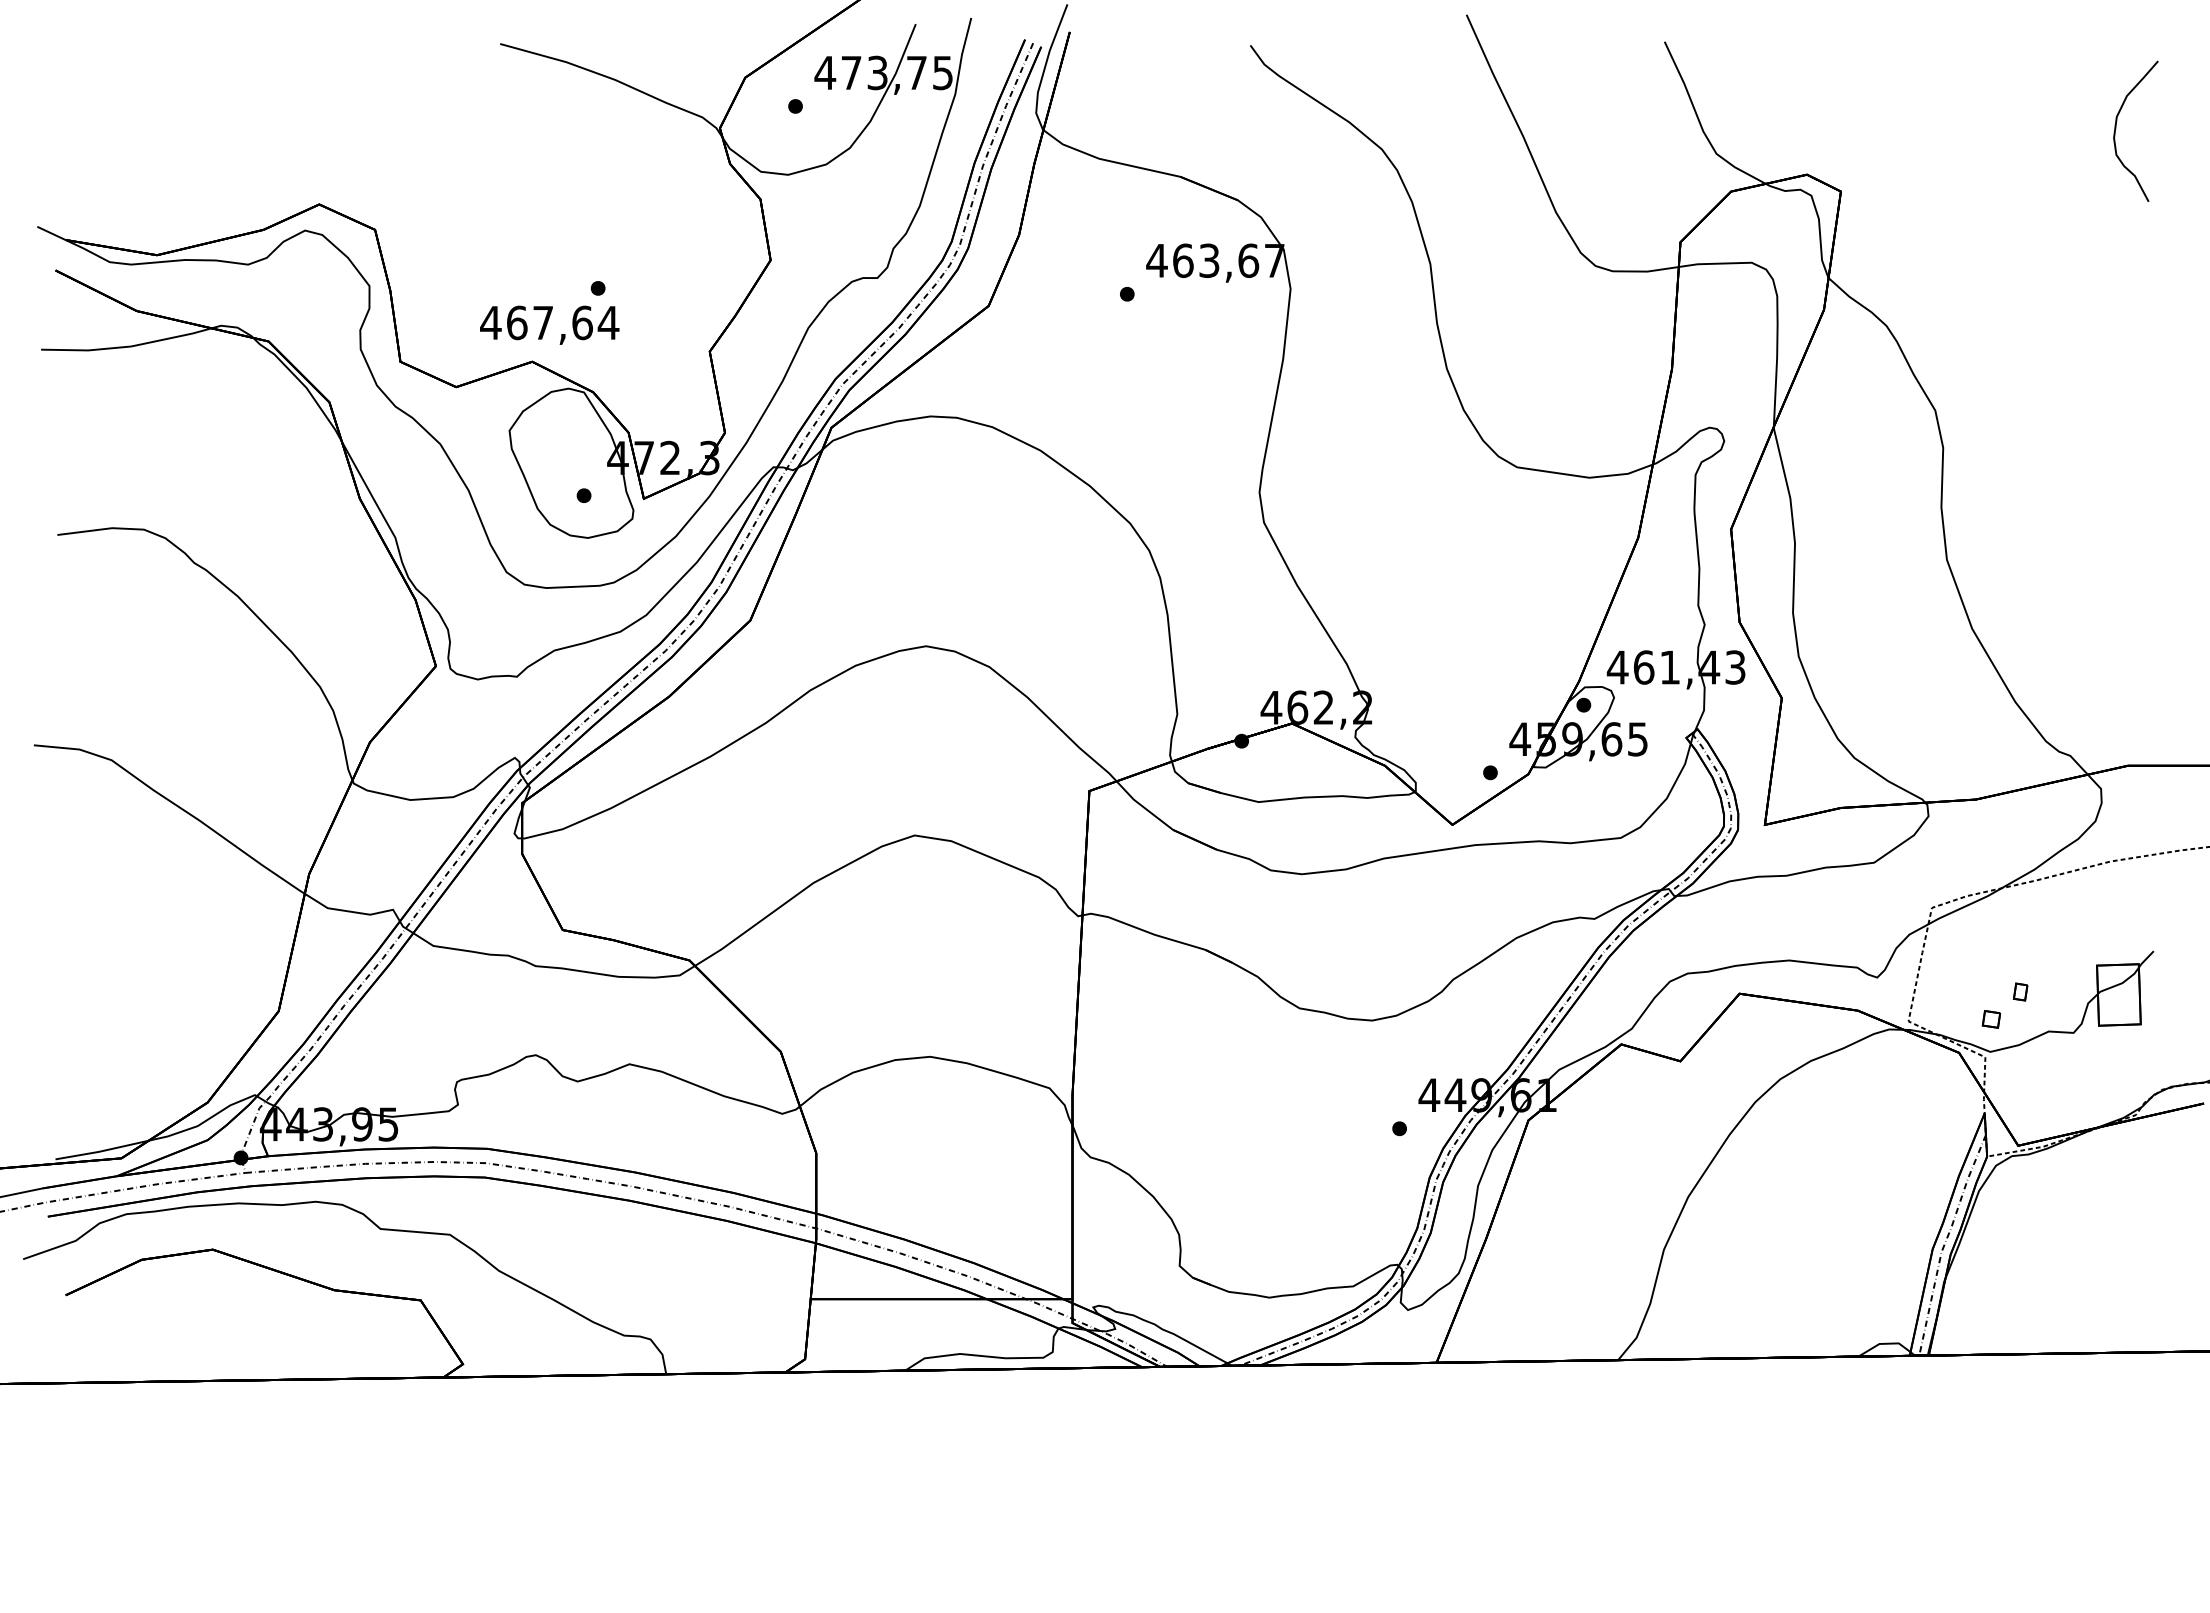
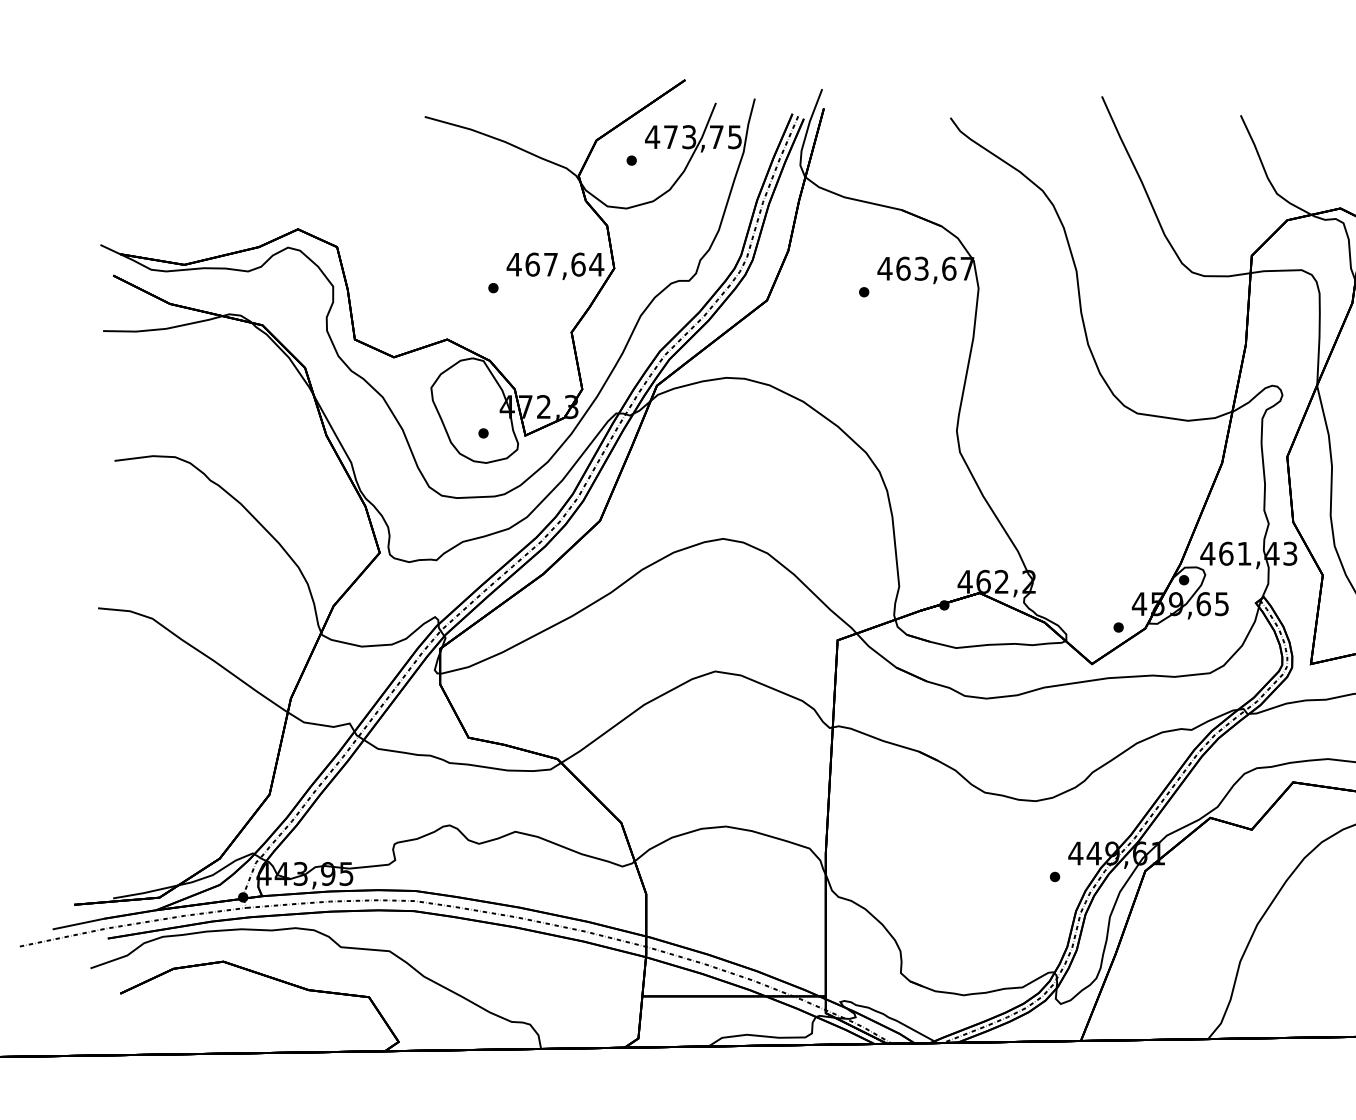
text: (549, 324) -> (555, 265), moved

